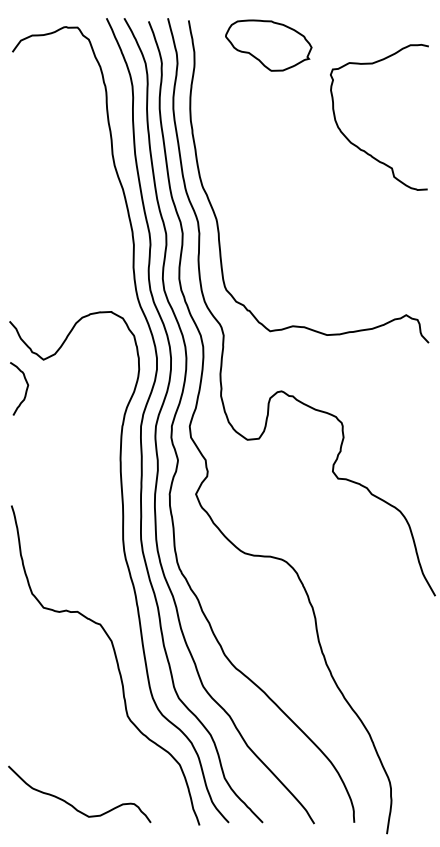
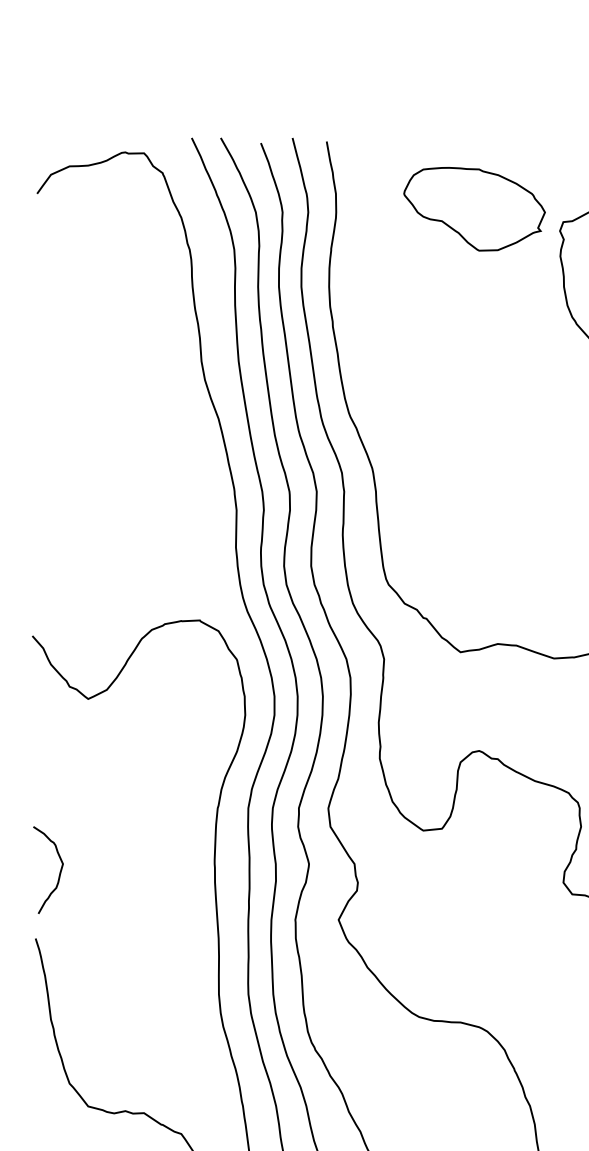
part: (268, 45) -> (474, 209), moved
curve: (25, 390) -> (58, 872), moved

